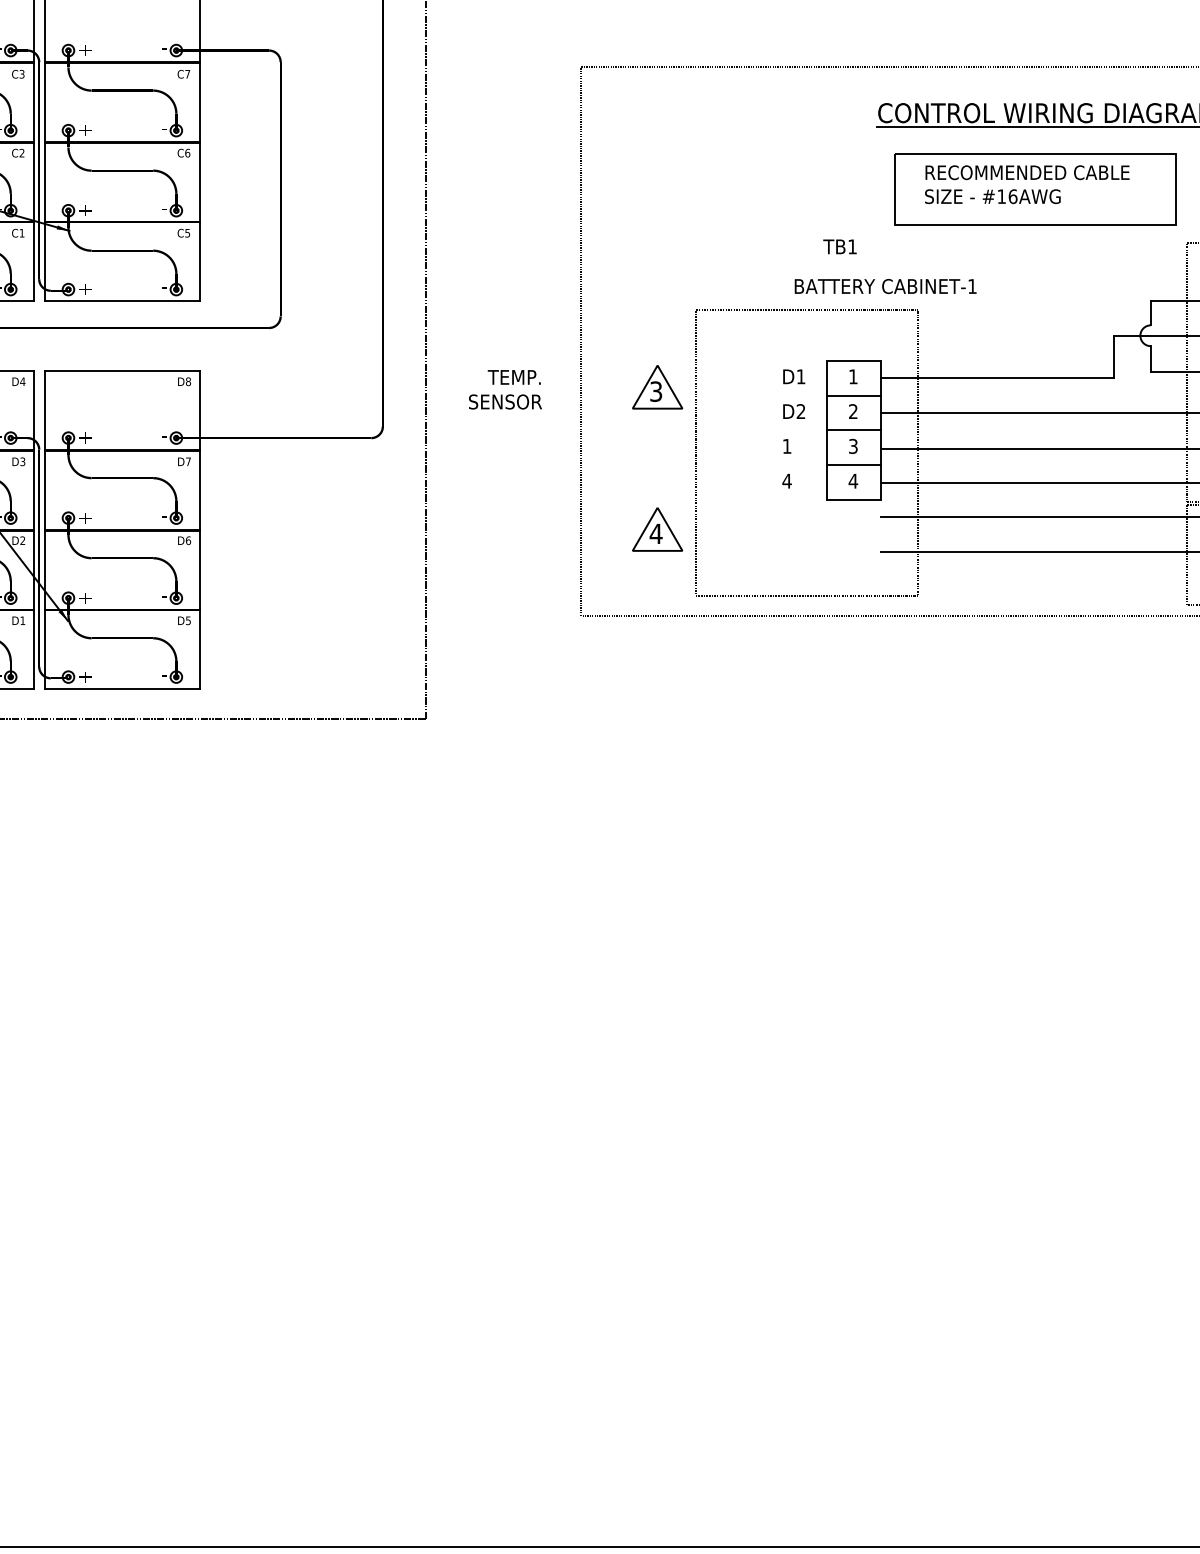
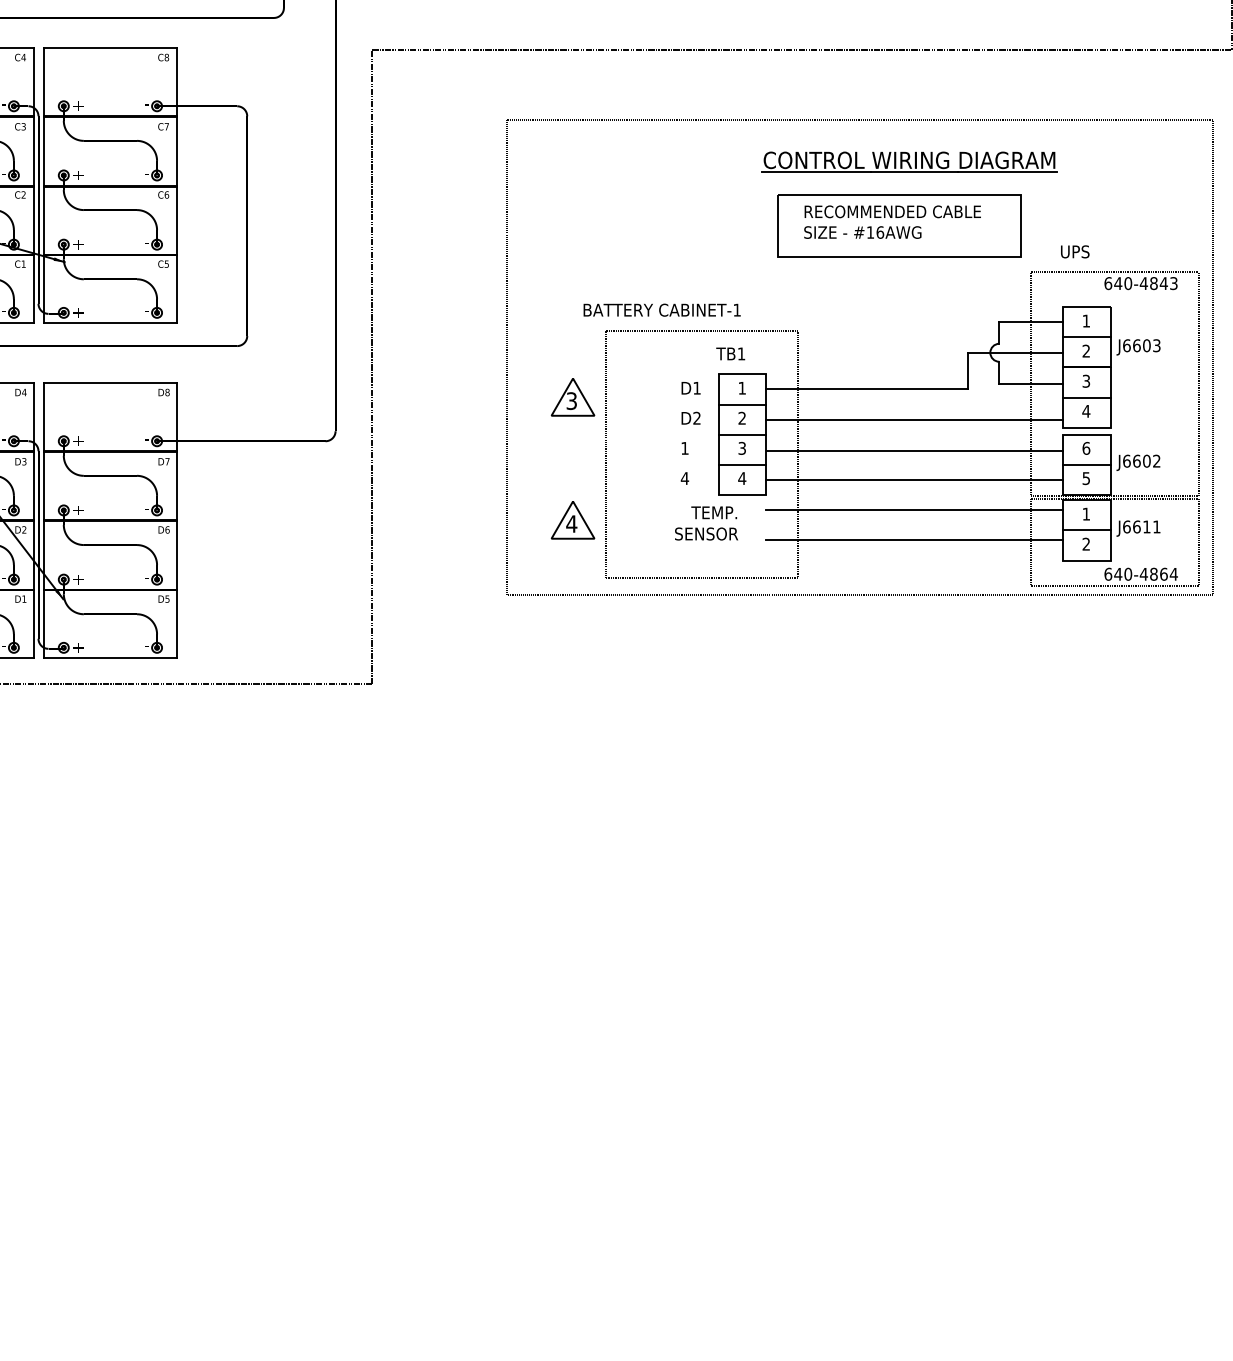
text: (839, 246) -> (730, 353), moved
text: (884, 285) -> (661, 309), moved
text: (505, 389) -> (706, 523), moved

